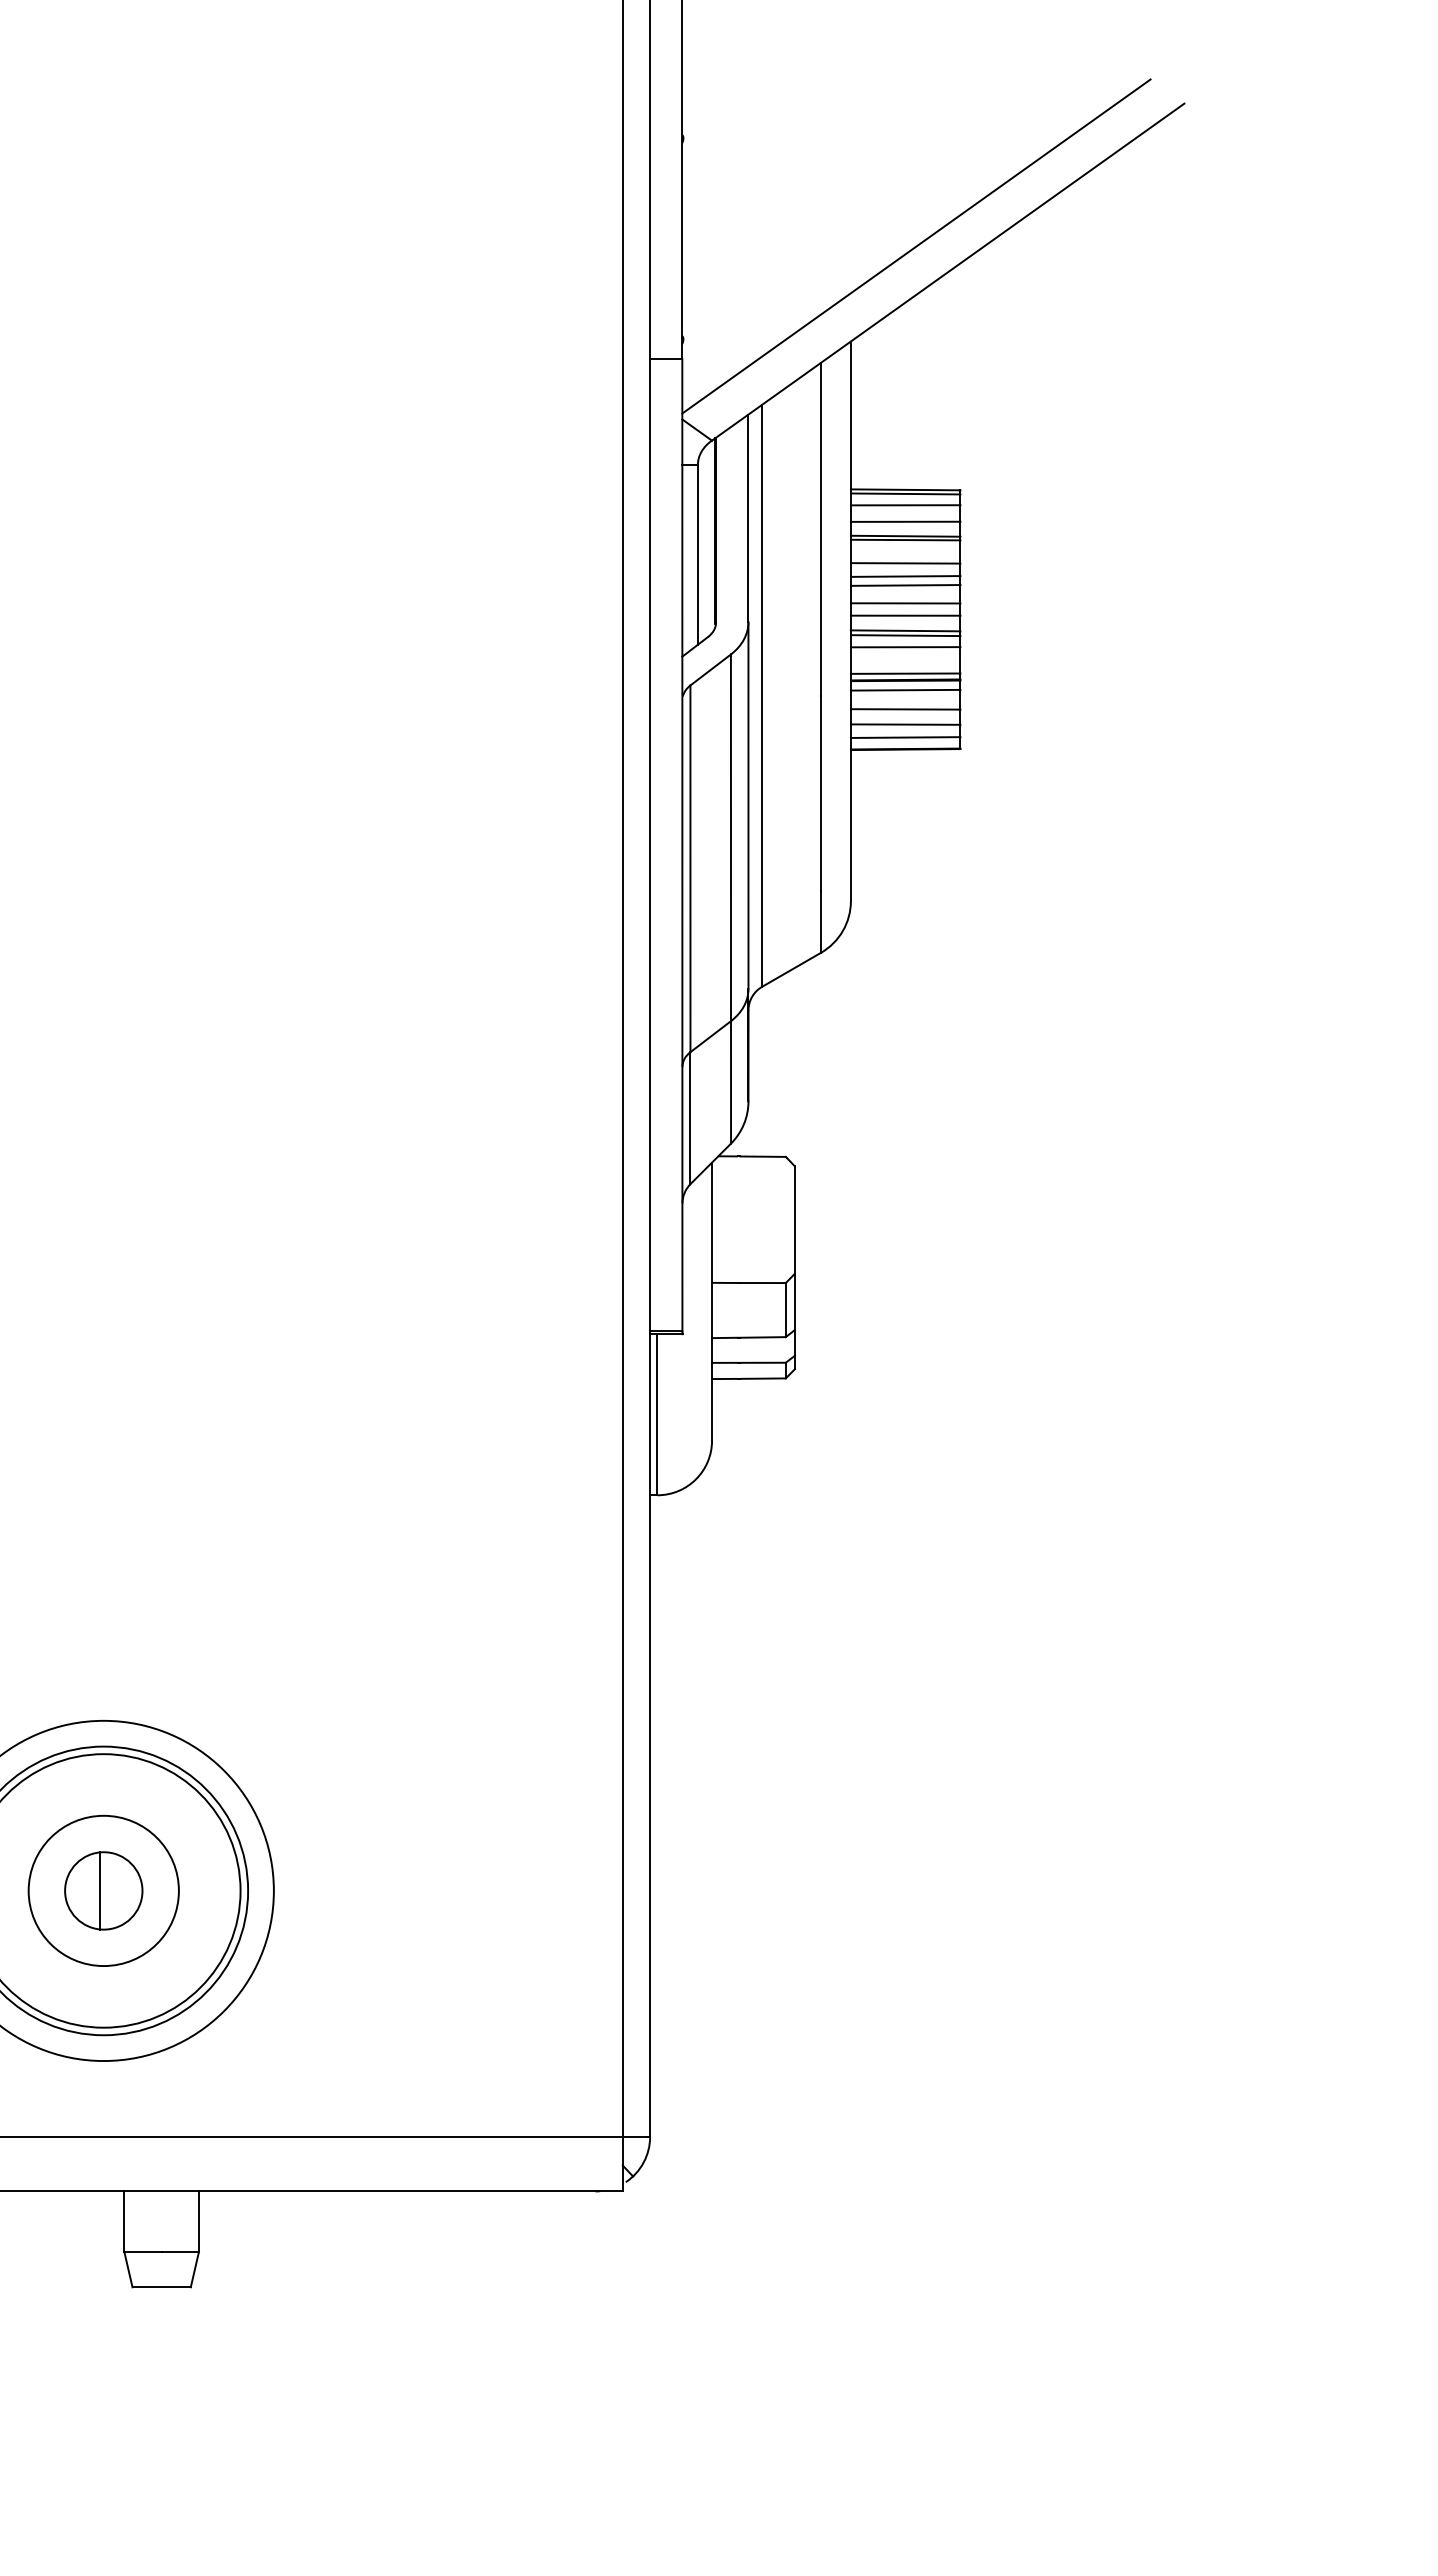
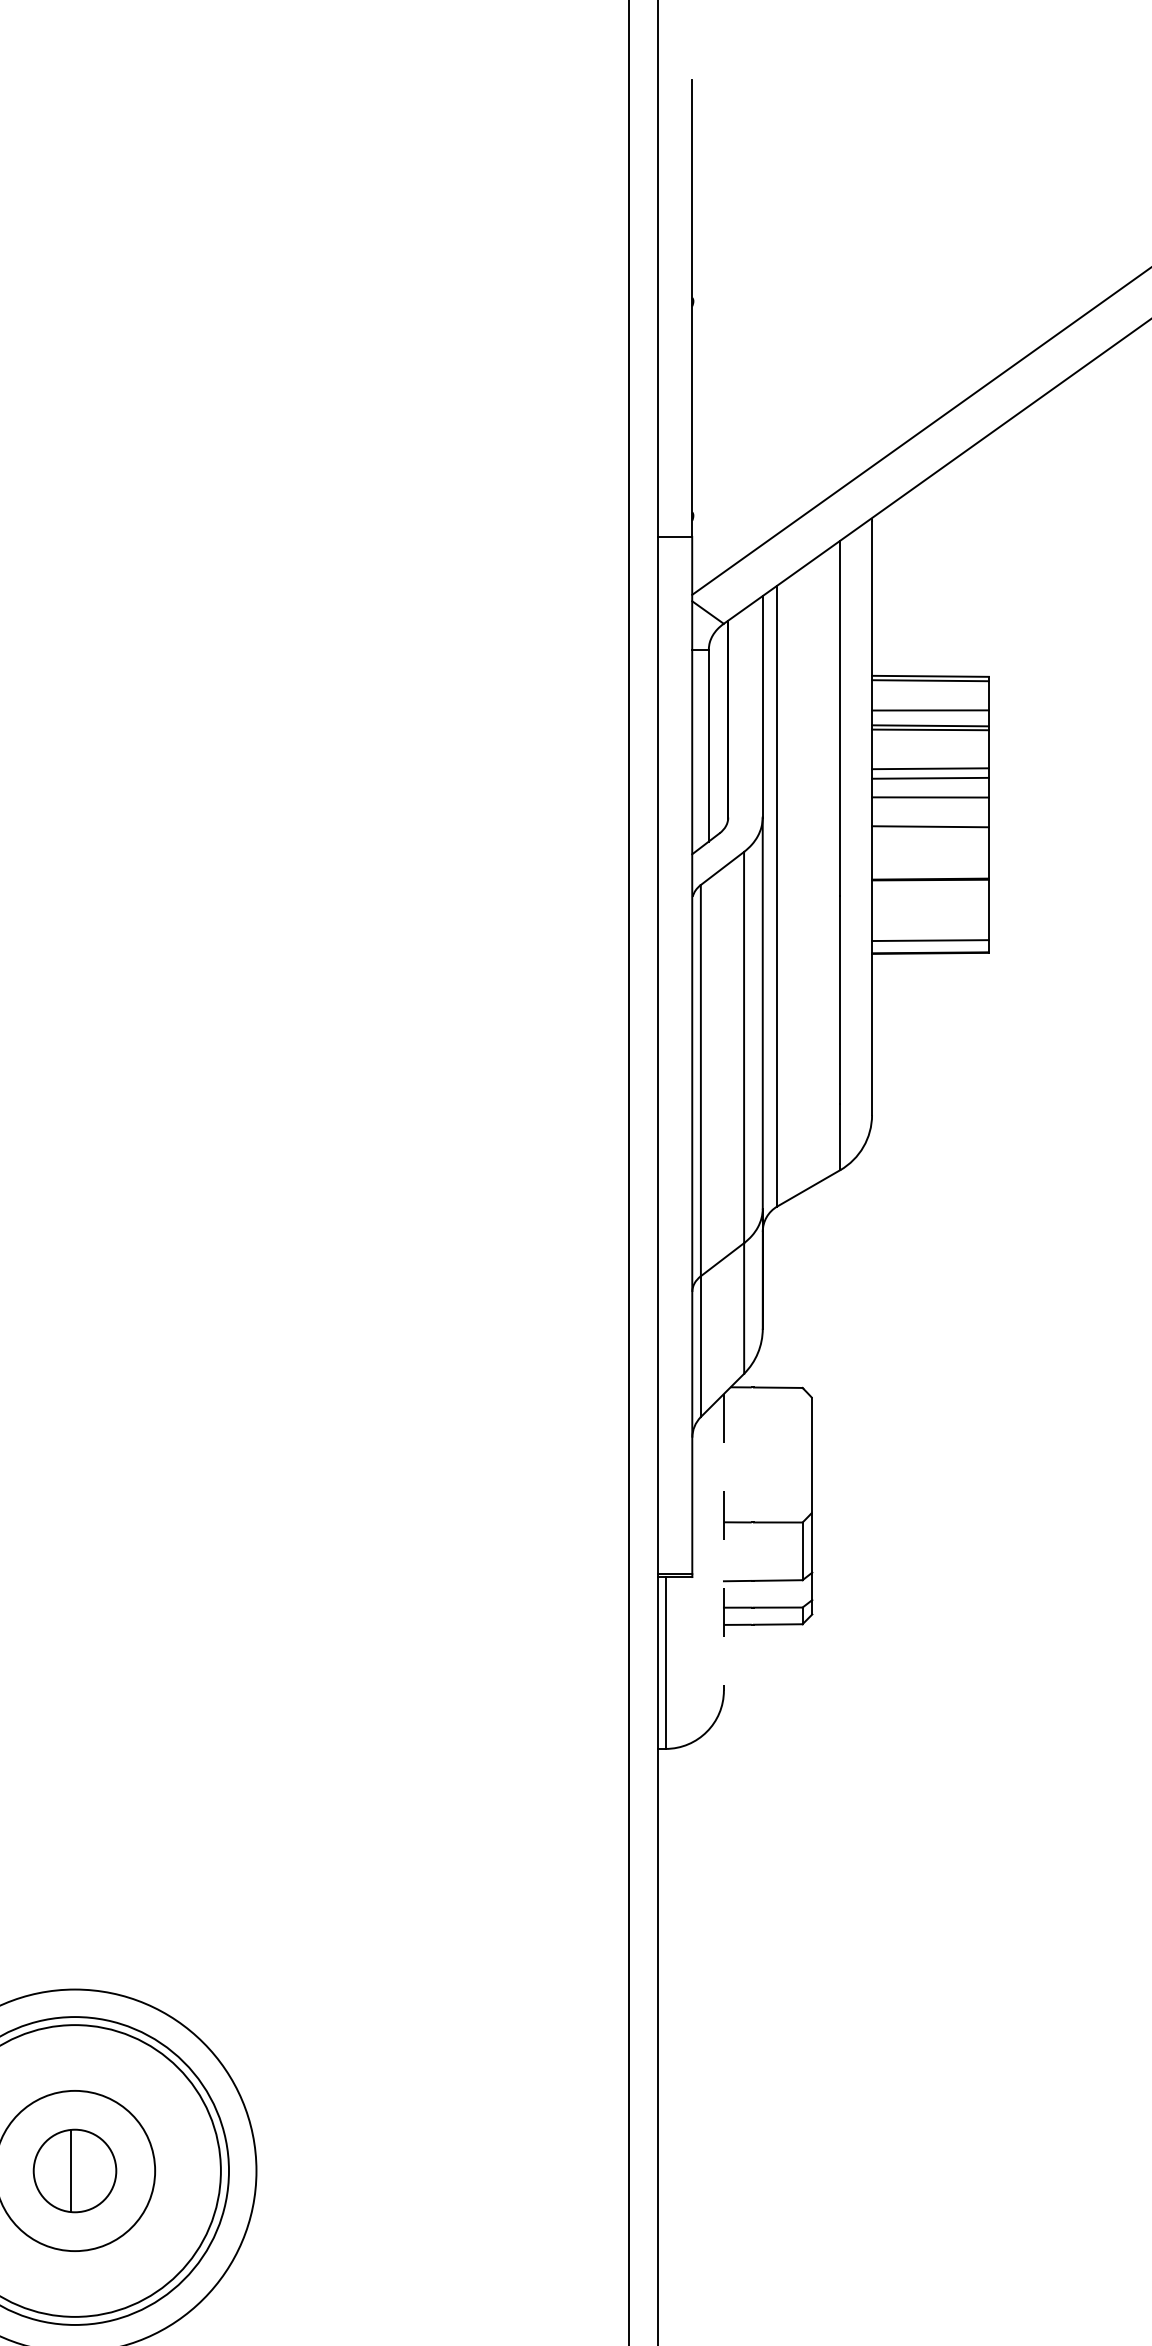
line: (905, 505) -> (930, 693), removed
line: (905, 563) -> (930, 754), removed
line: (905, 615) -> (930, 810), removed
line: (905, 635) -> (930, 831), removed
line: (905, 647) -> (930, 844), removed
line: (905, 673) -> (930, 872), removed
line: (905, 689) -> (930, 889), removed
line: (905, 709) -> (930, 910), removed
line: (905, 724) -> (930, 926), removed
line: (712, 1302) -> (724, 1543), solid -> dashed

